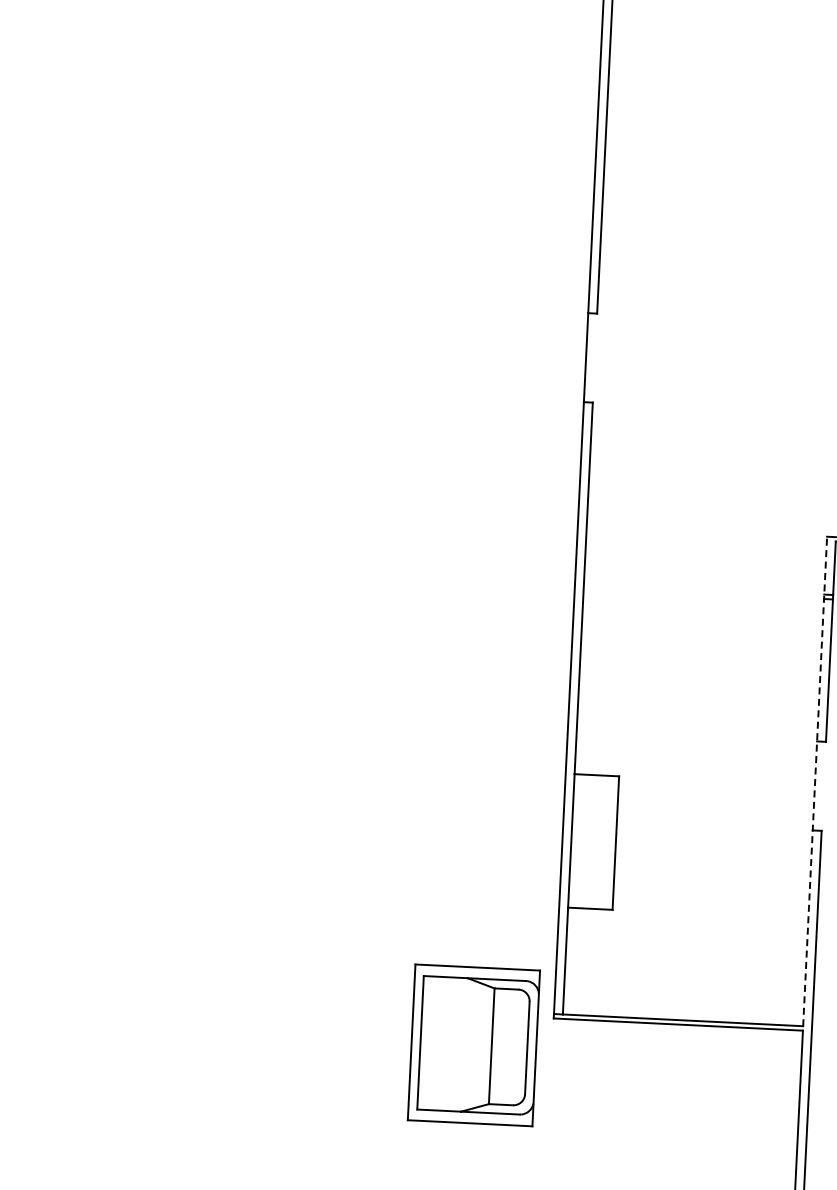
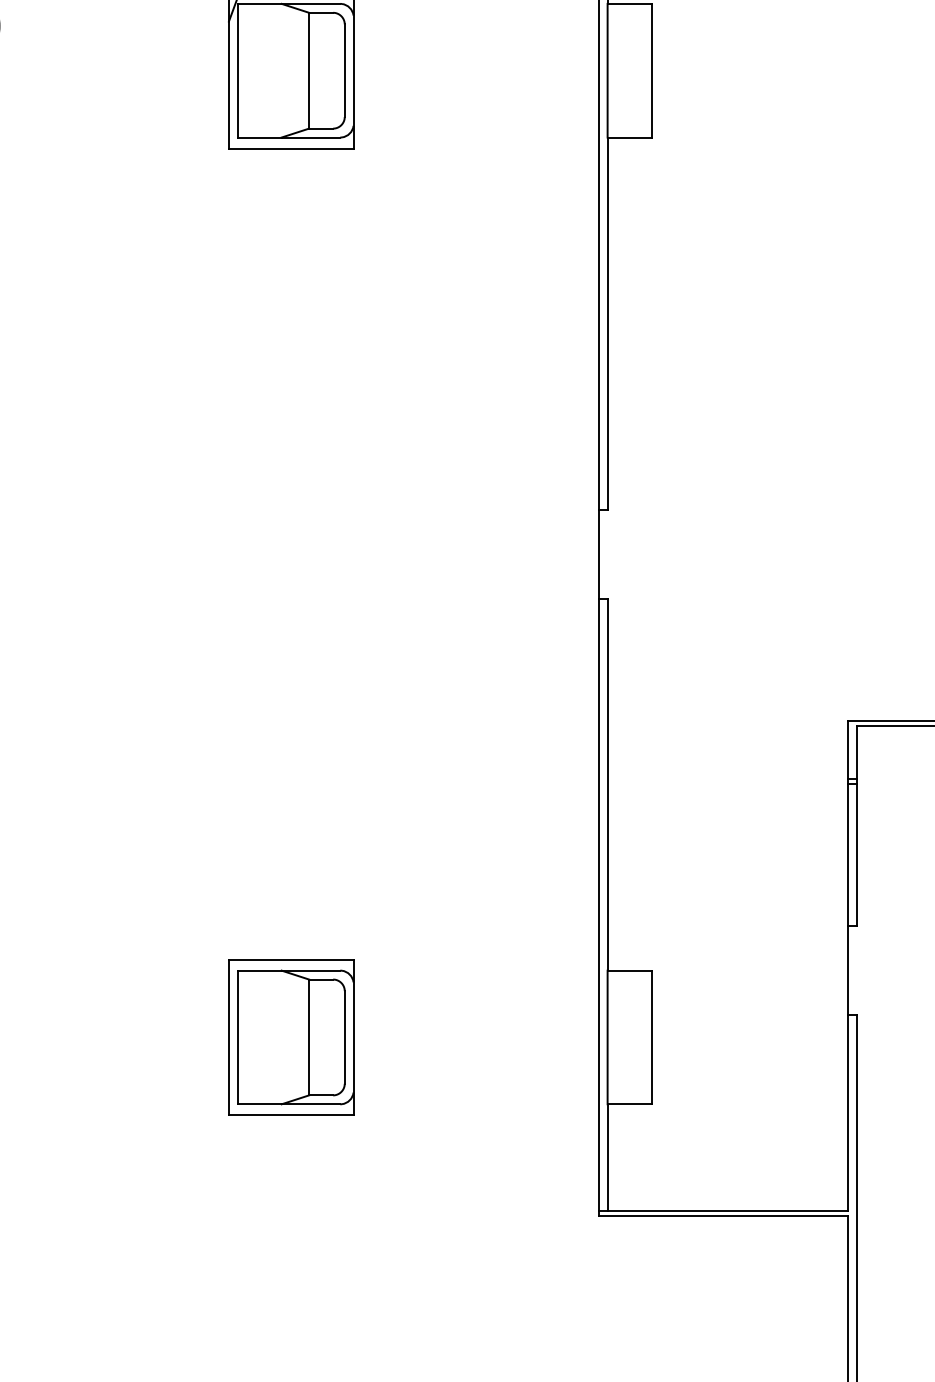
line: (815, 780) -> (848, 965), dashed -> solid
part: (474, 1045) -> (291, 1037), moved

